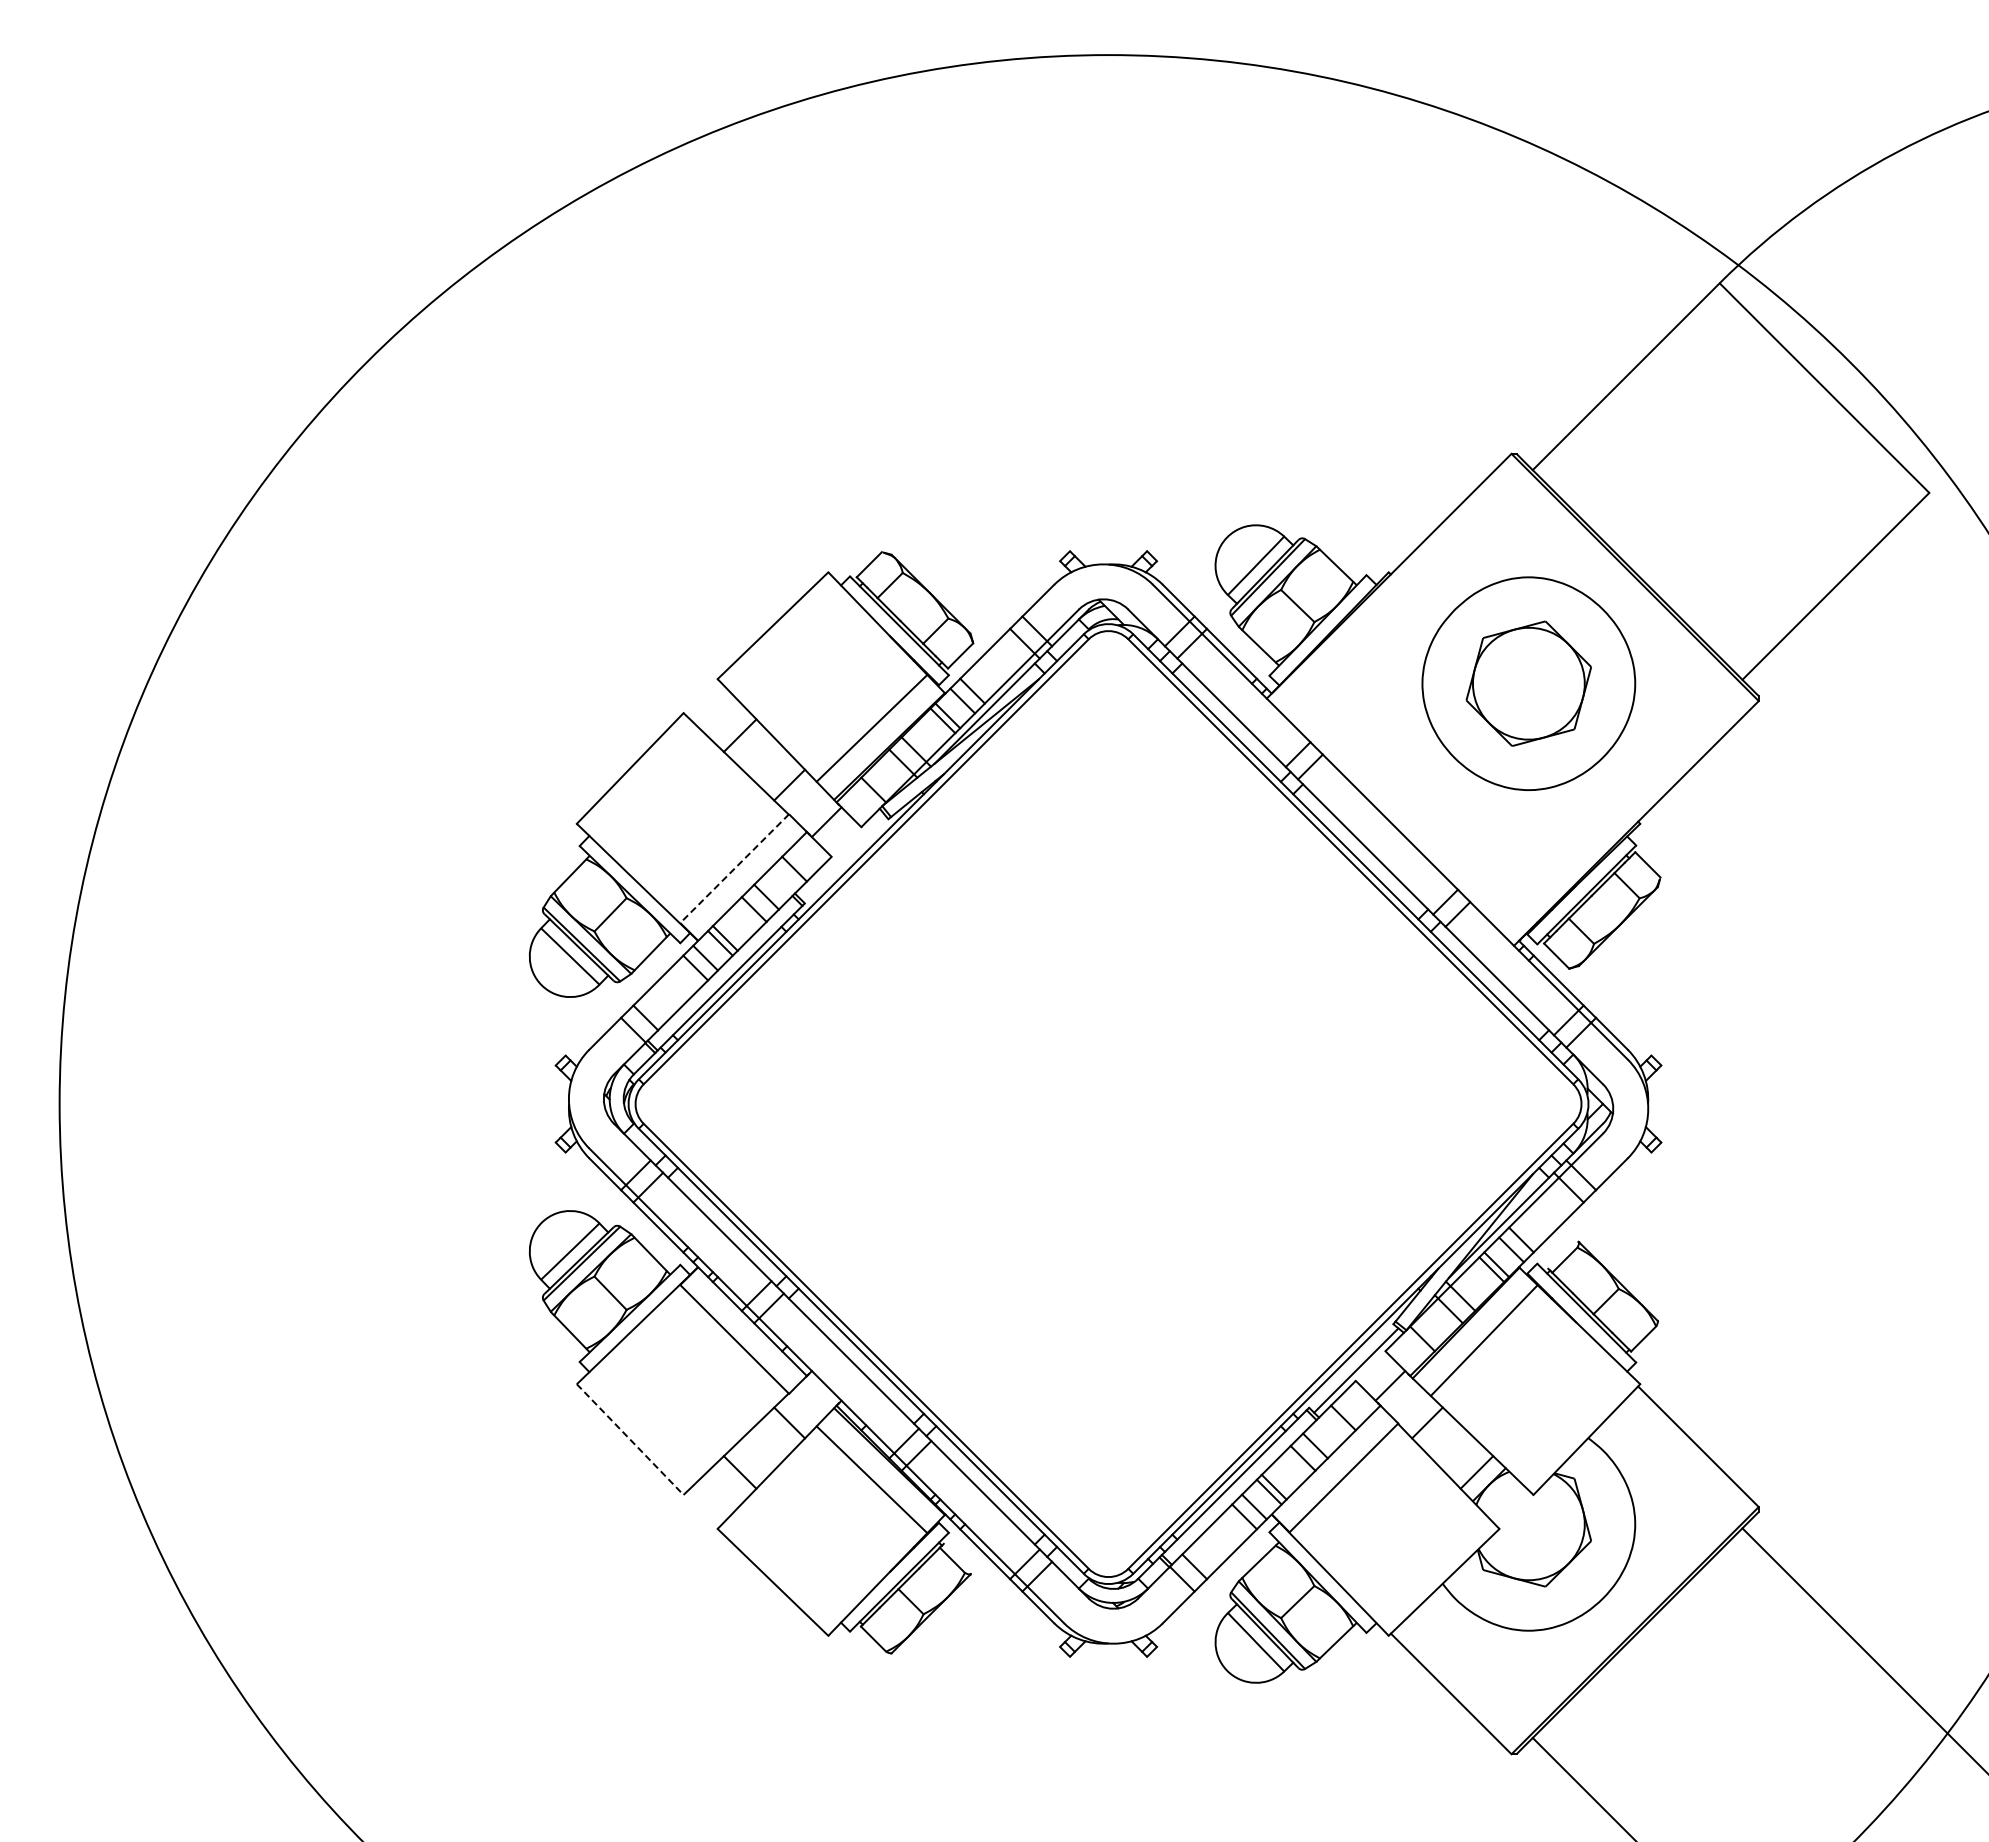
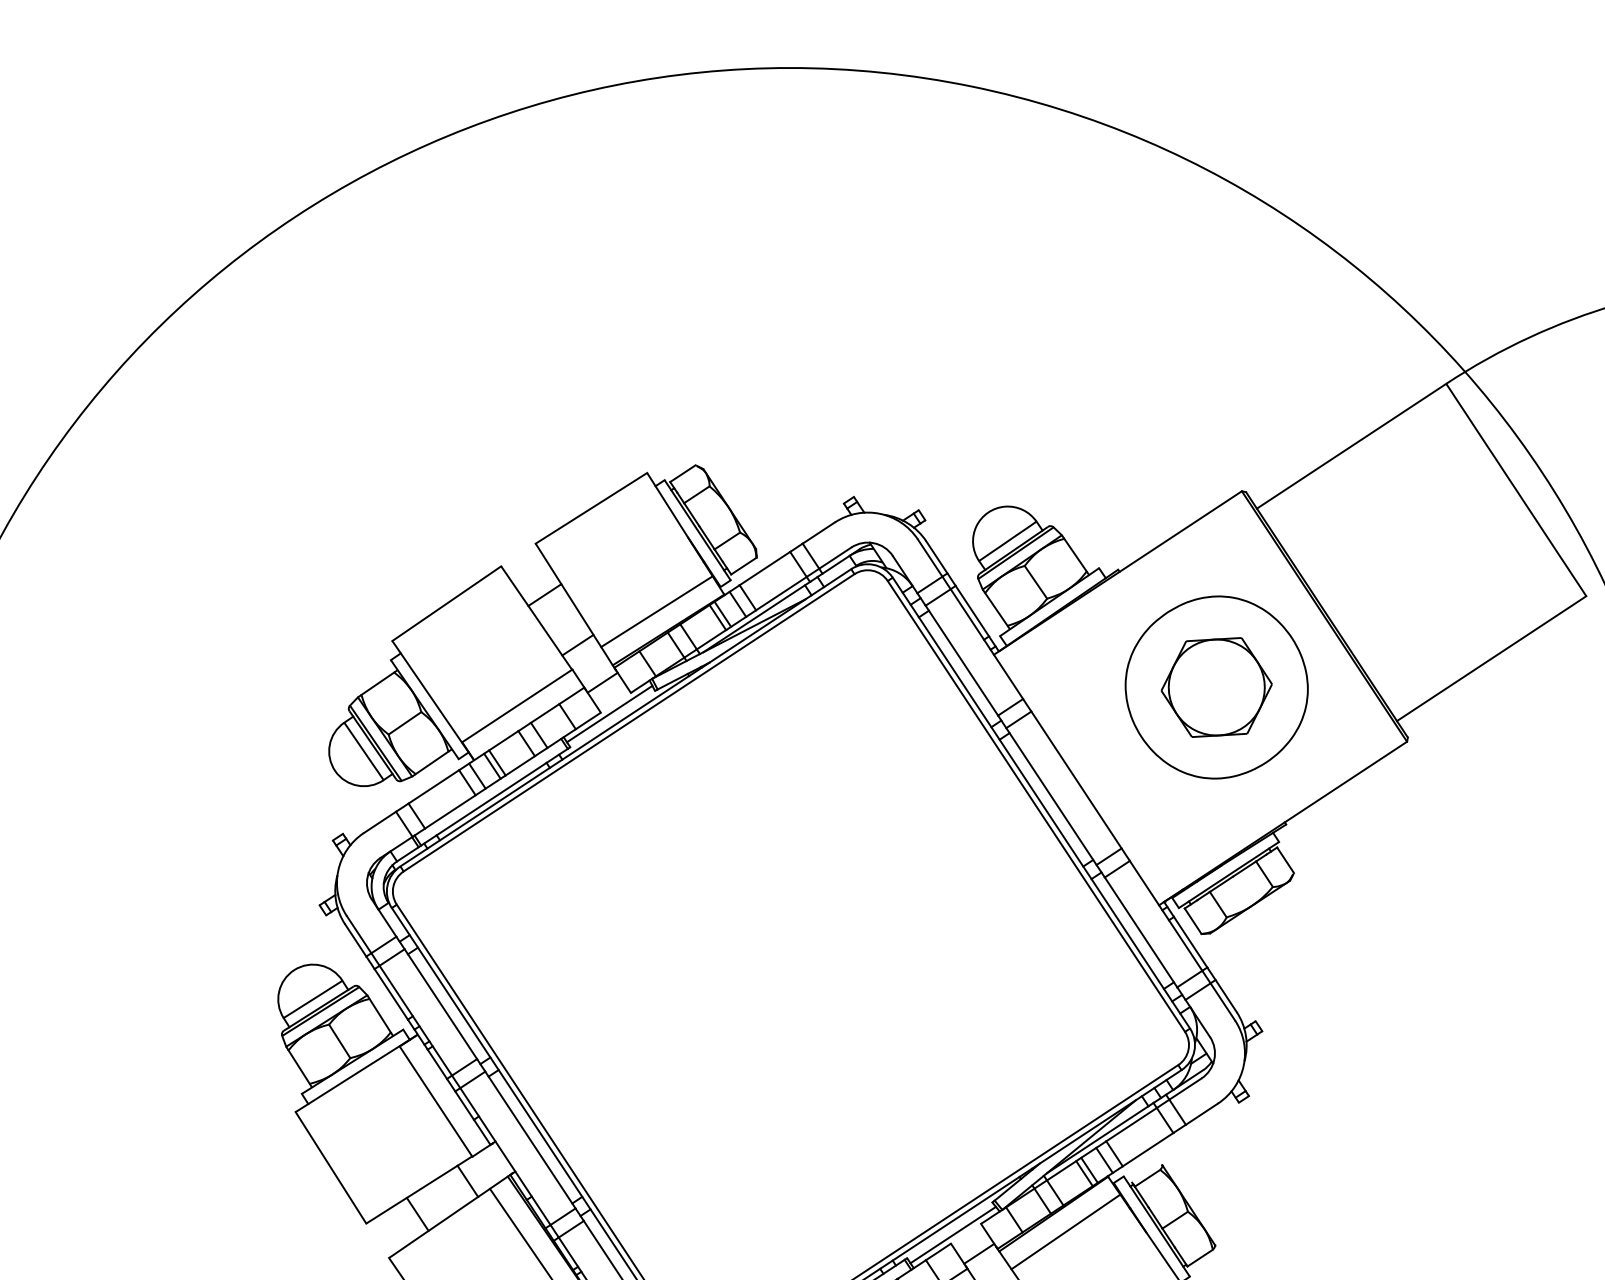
line: (841, 856) -> (609, 714), added
line: (734, 868) -> (517, 705), dashed -> solid
line: (630, 1439) -> (331, 1167), dashed -> solid

